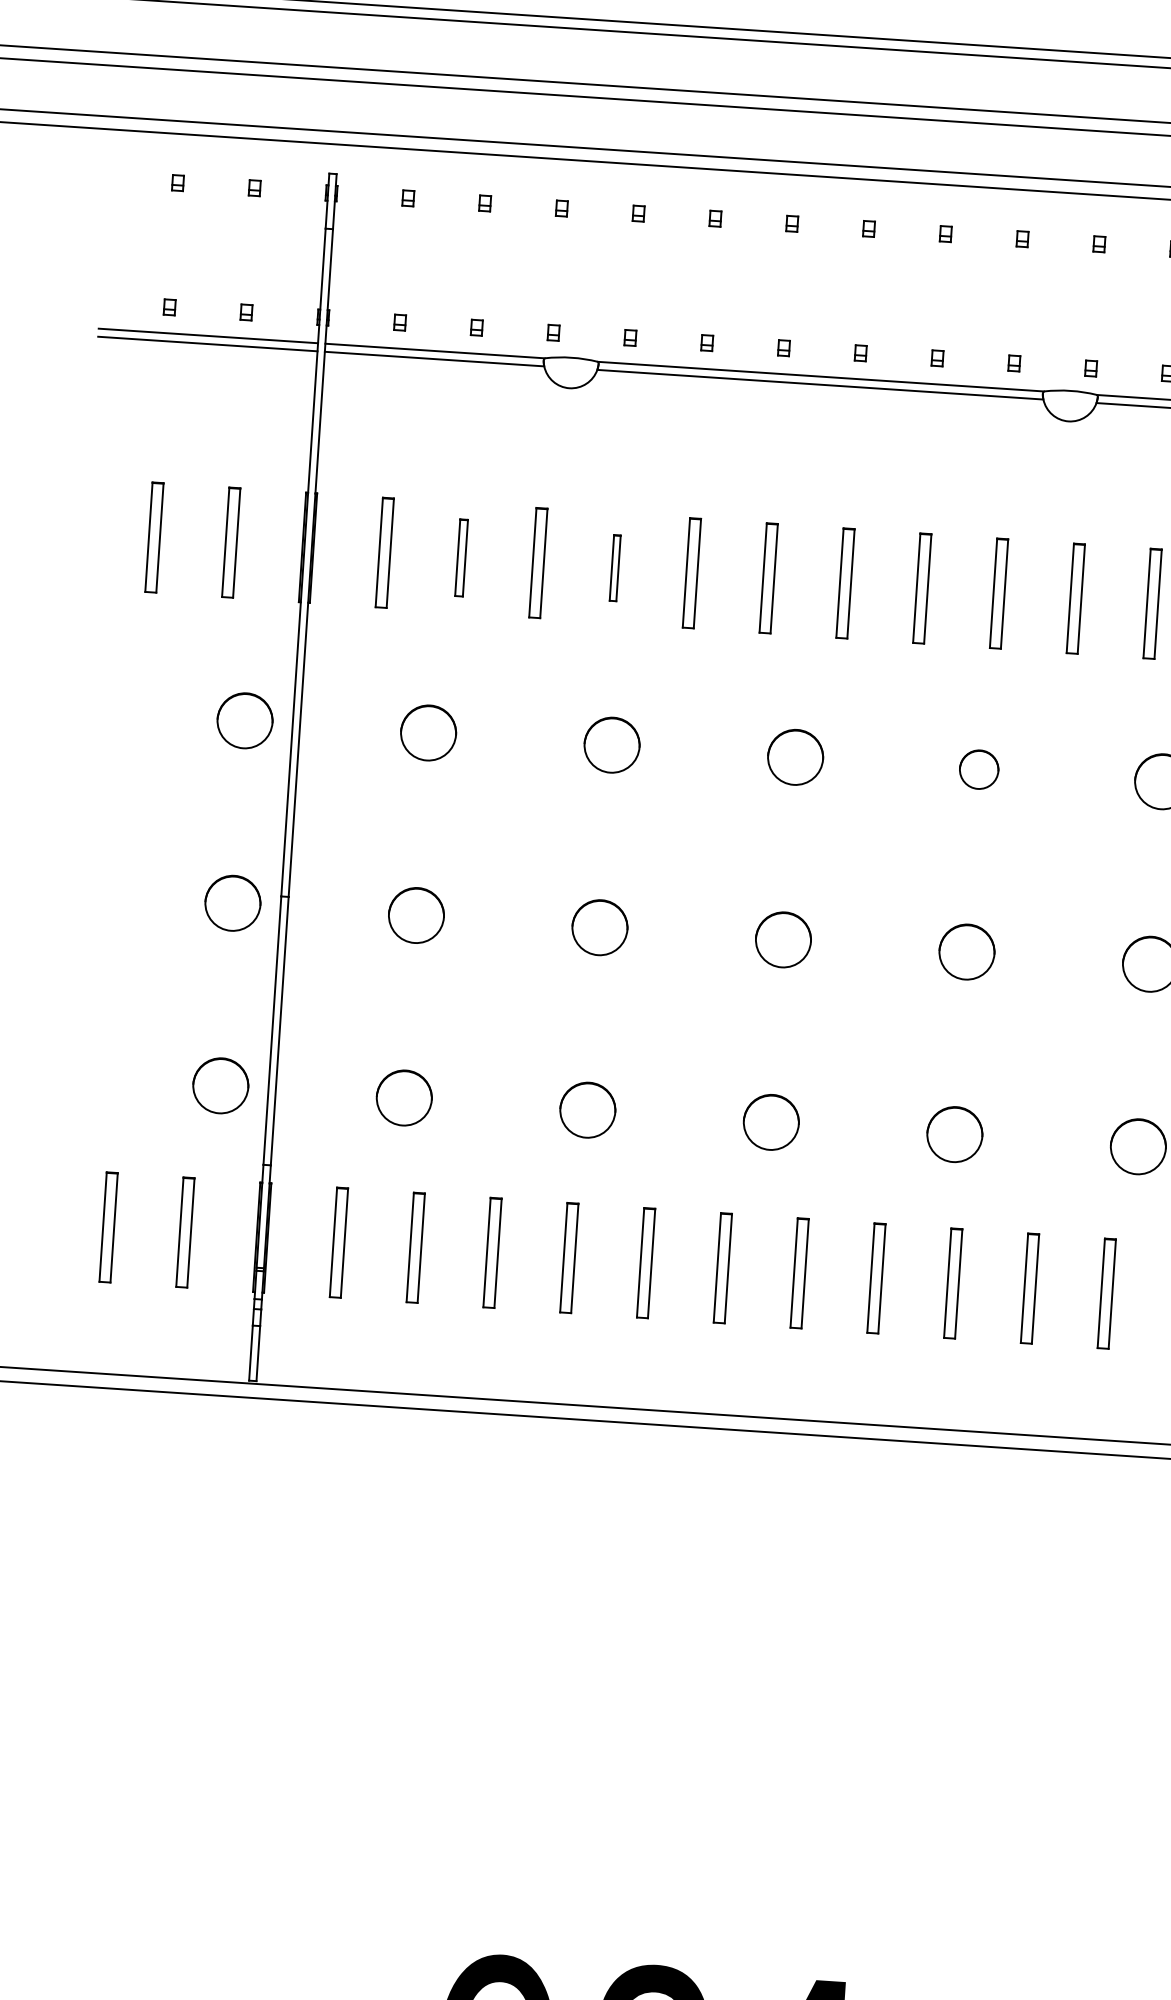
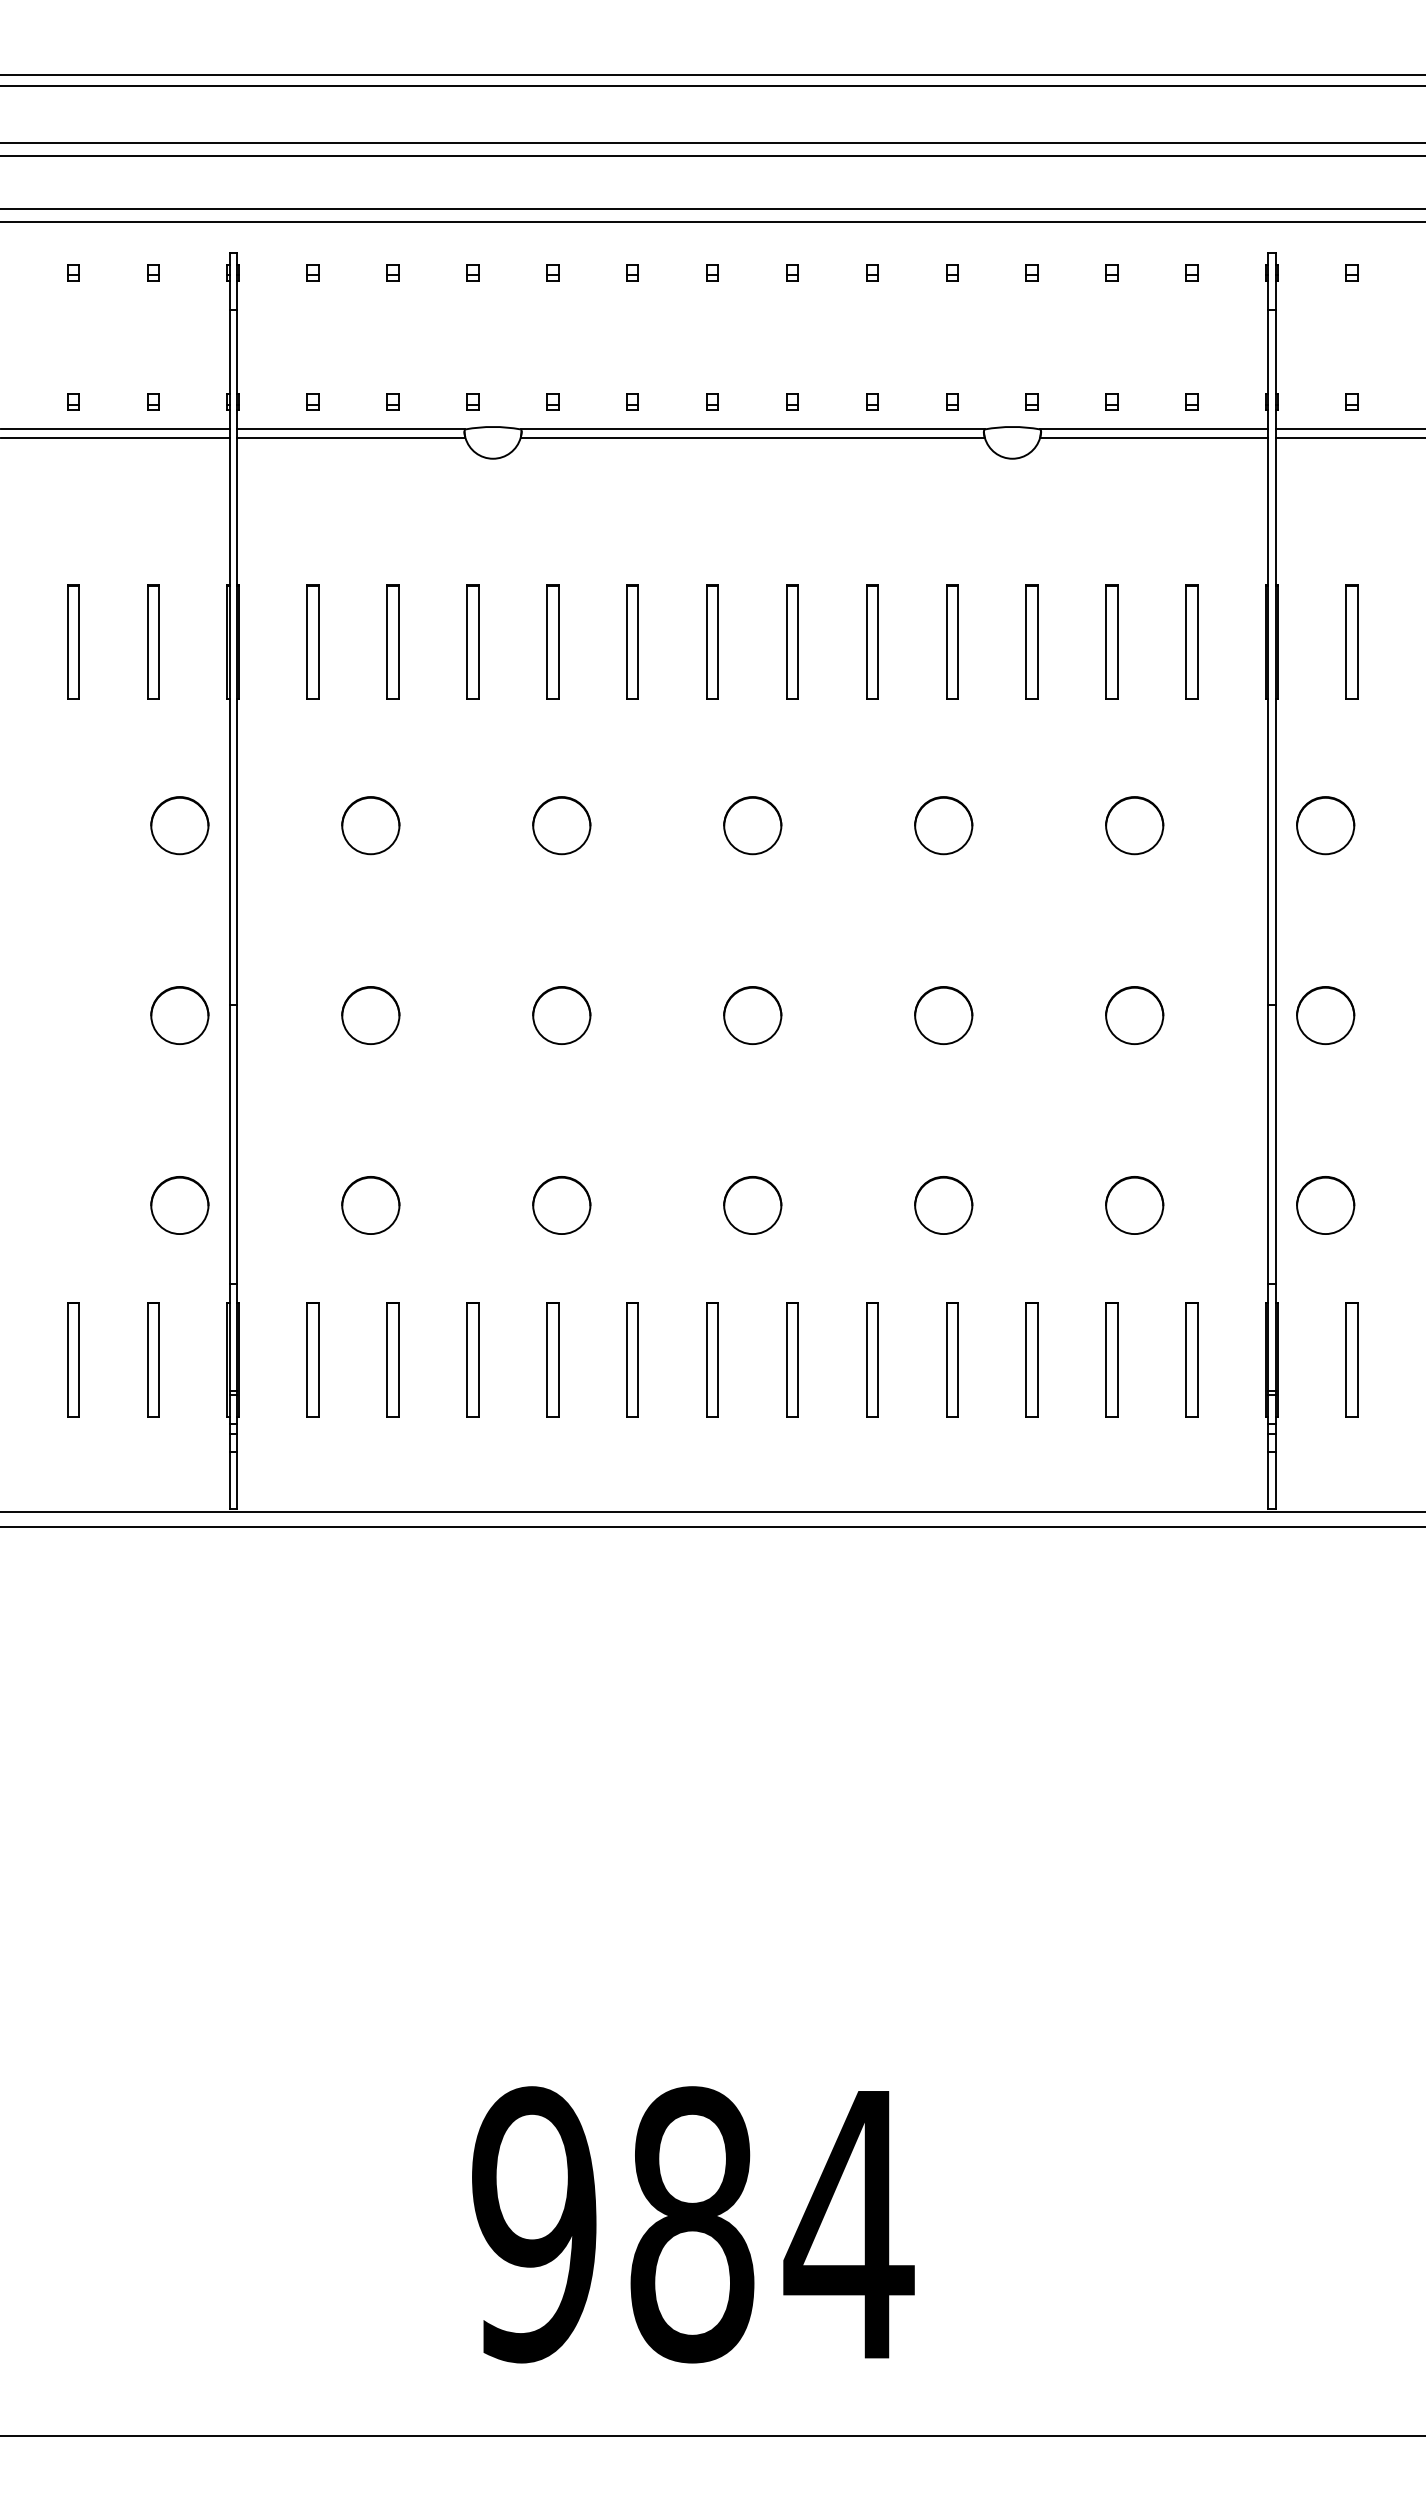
part: (461, 557) -> (392, 641), size x1.43
part: (614, 567) -> (552, 641), size x1.67
circle: (978, 769) -> (943, 825), size x1.43

